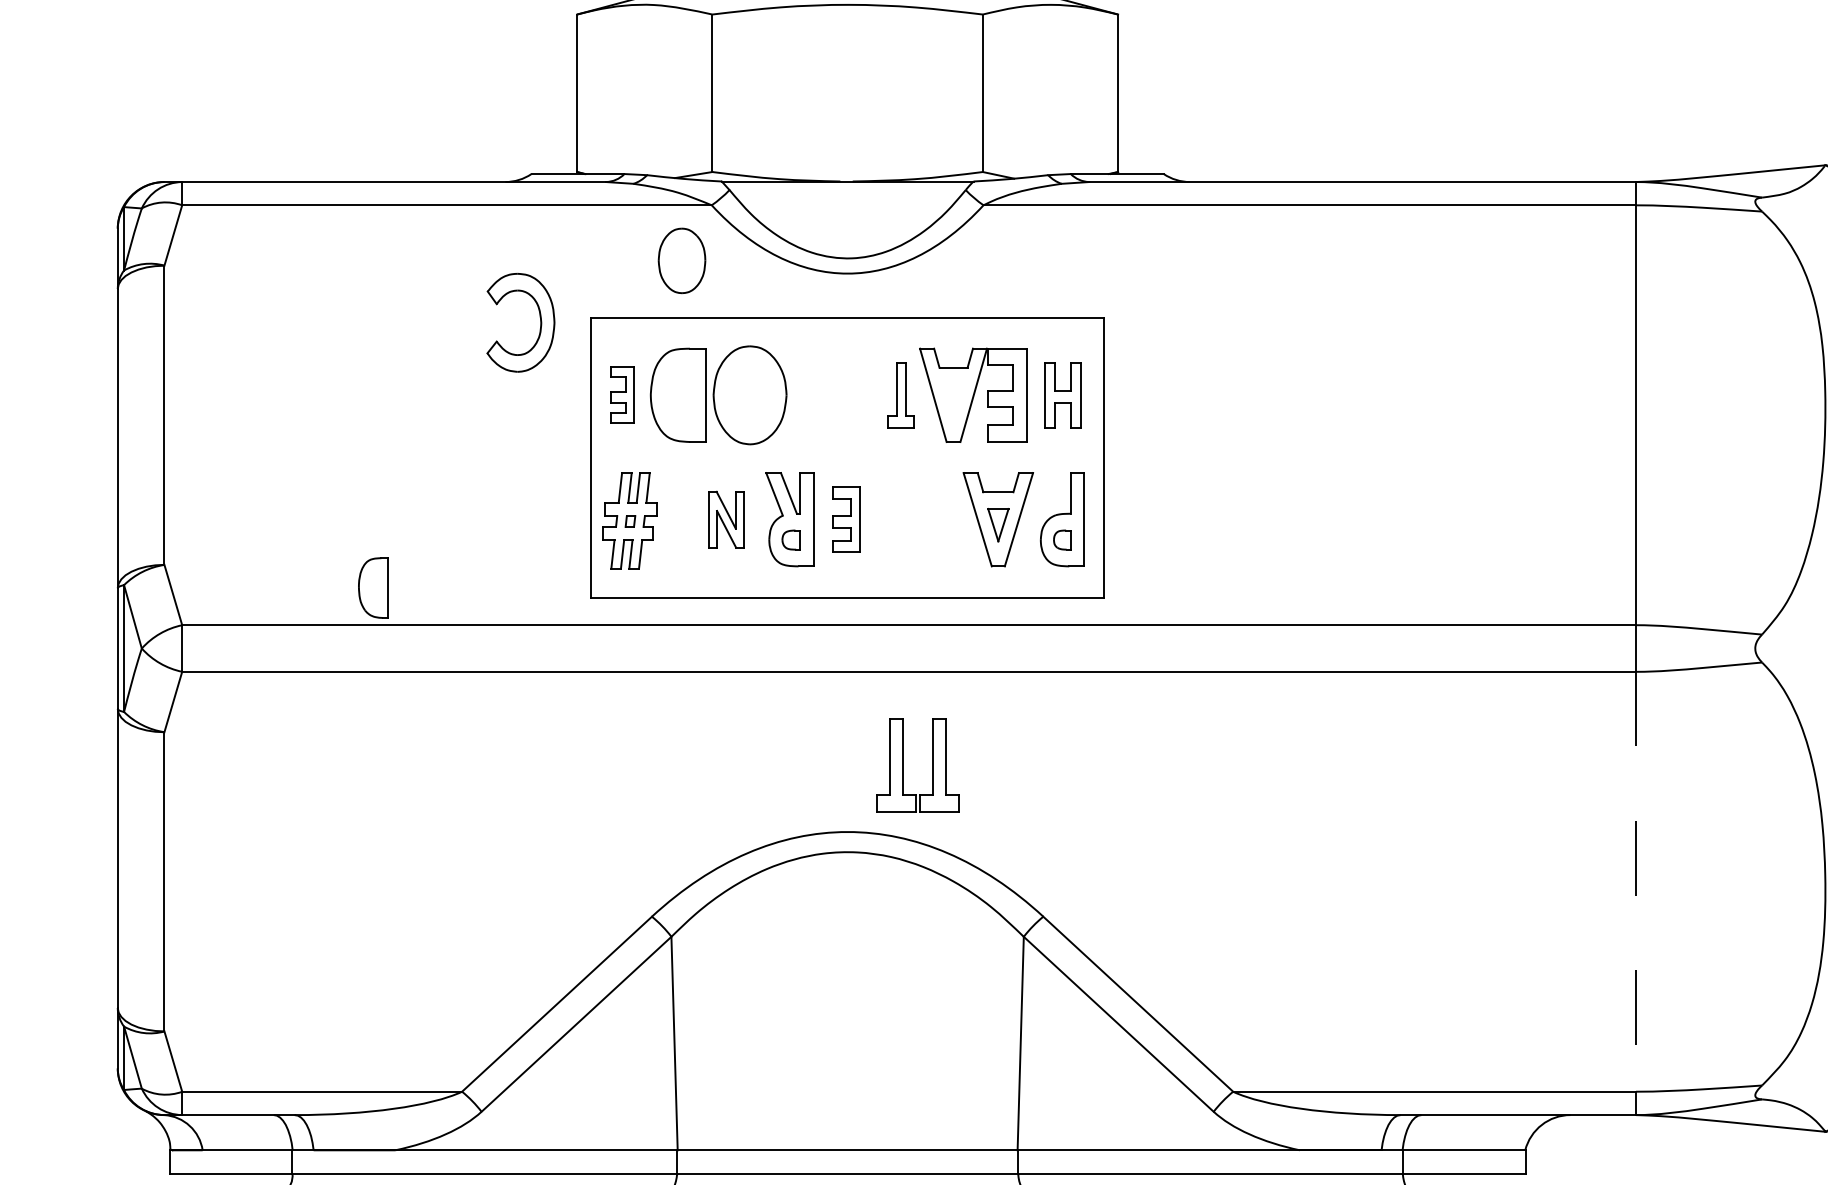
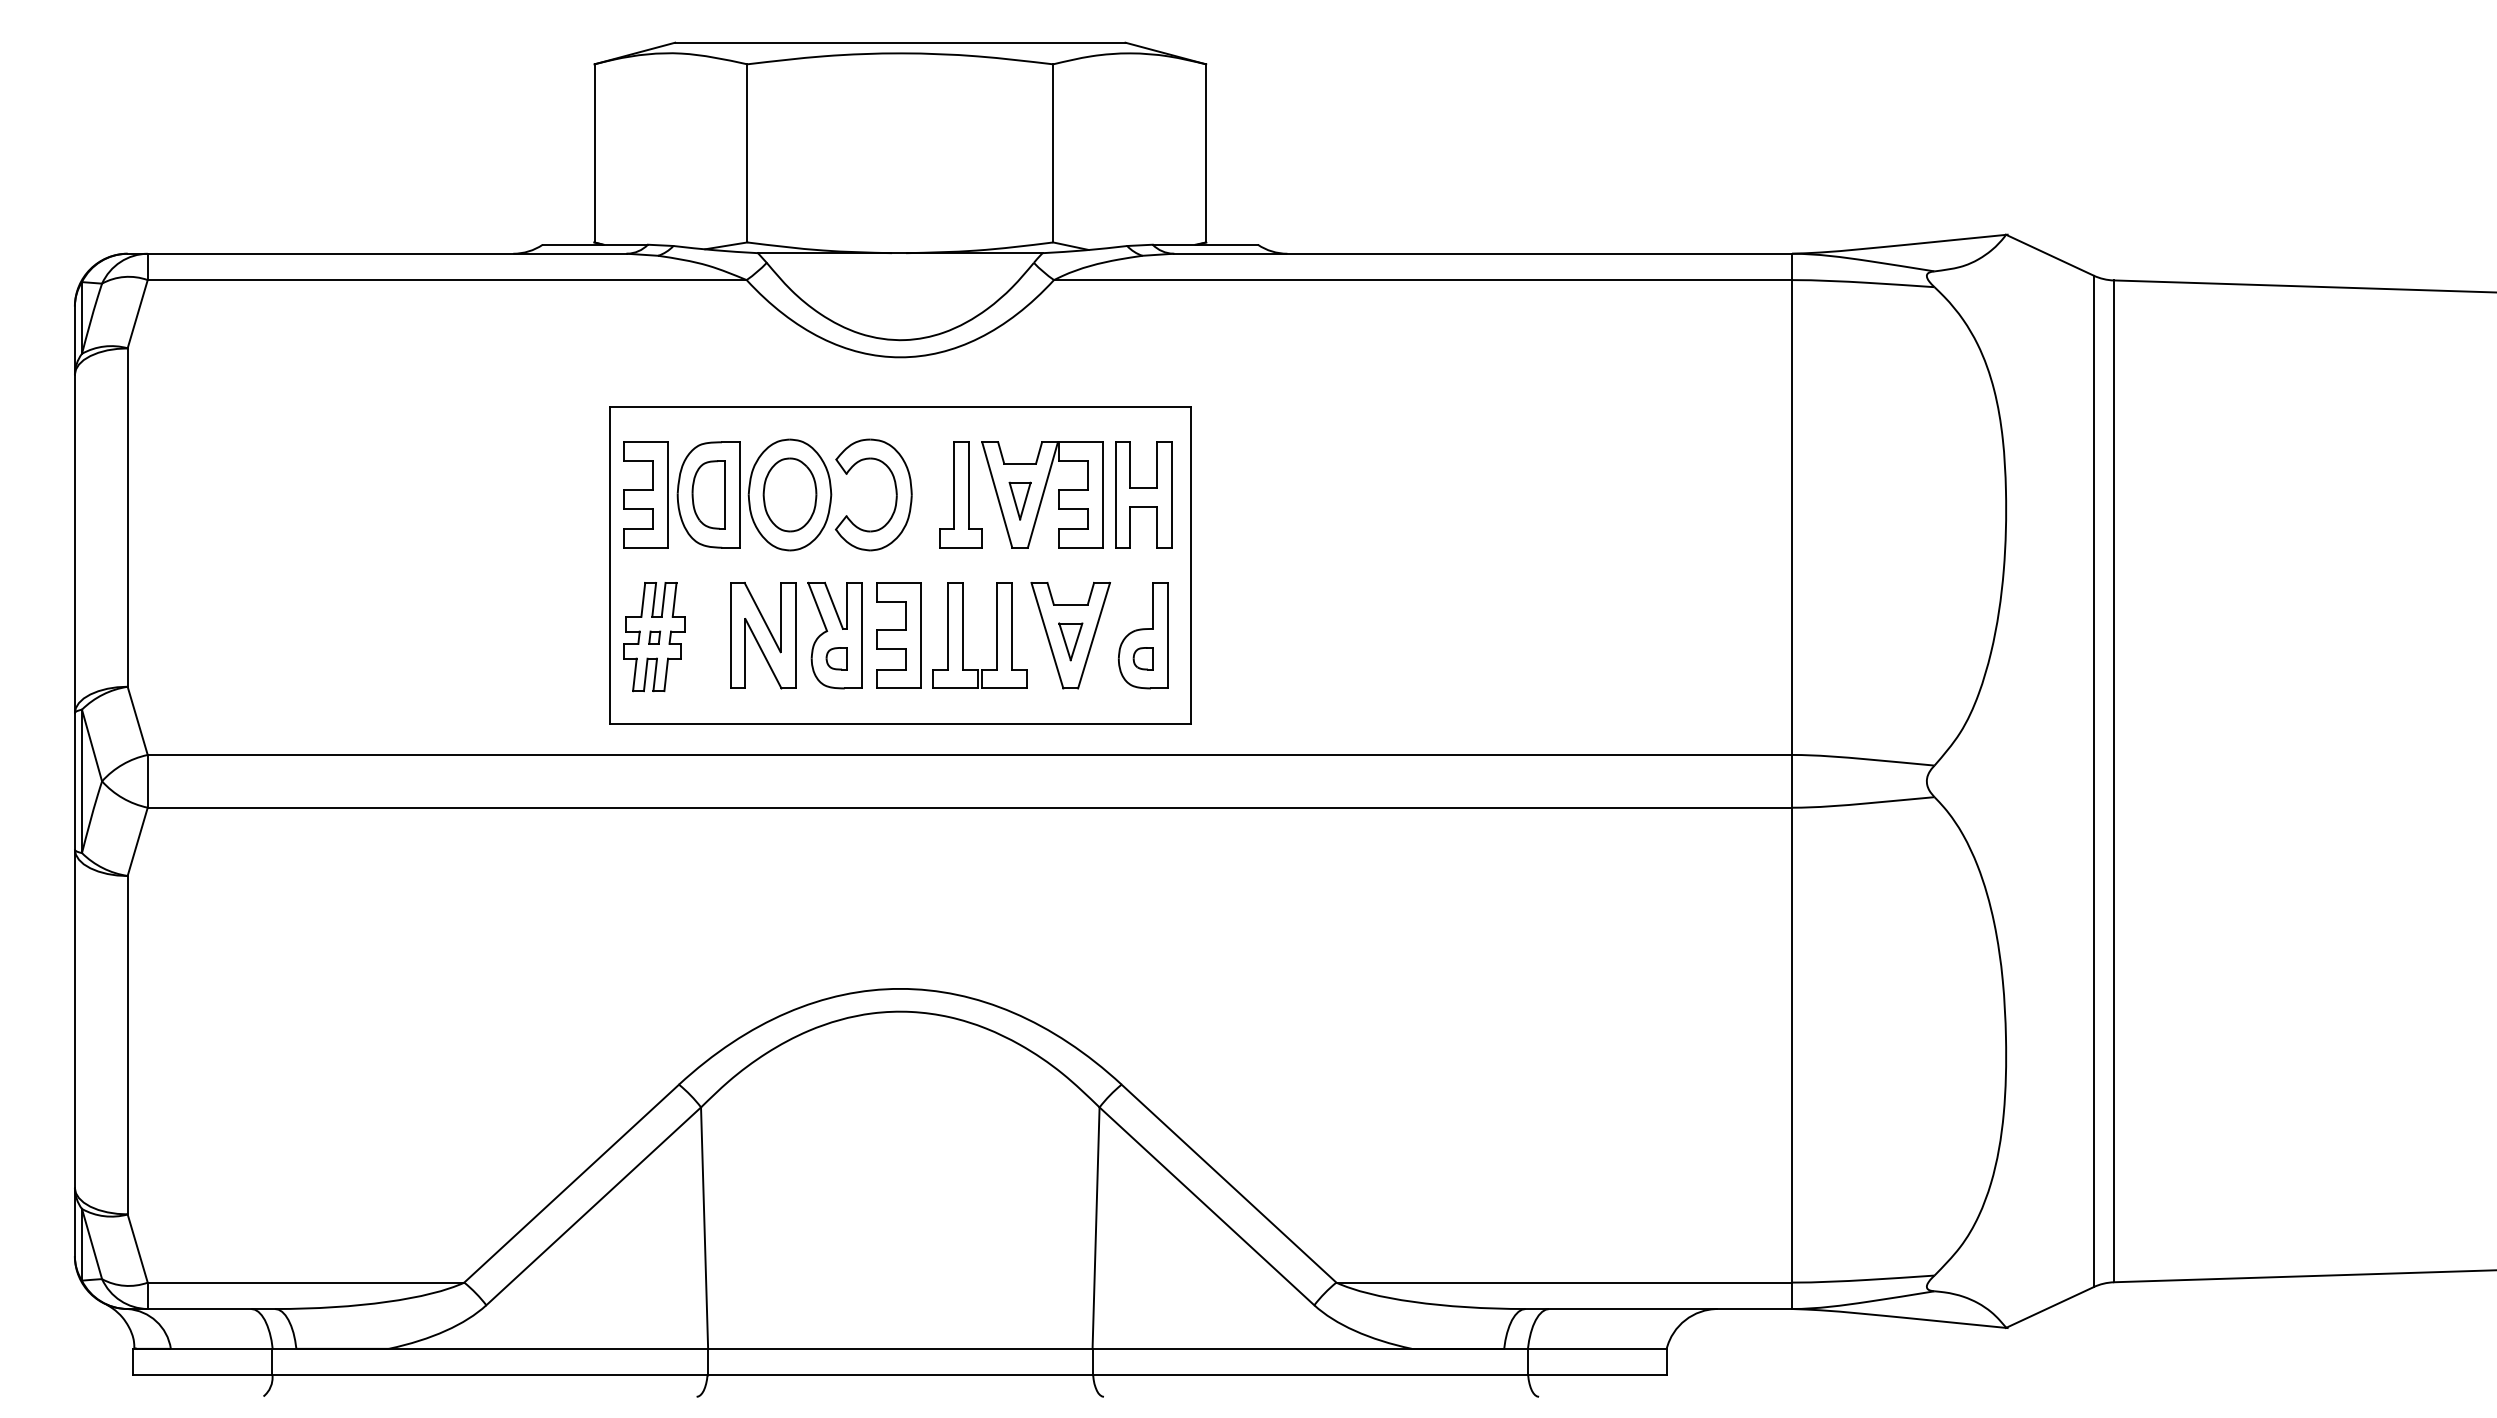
part: (681, 260) -> (789, 494), moved
part: (540, 322) -> (895, 494), moved
part: (622, 394) -> (645, 494), size x1.67
part: (900, 394) -> (960, 494), size x1.43
part: (1062, 394) -> (1143, 494), size x1.43
part: (953, 400) -> (1019, 500), added
part: (726, 519) -> (763, 635), size x1.67
part: (846, 519) -> (898, 635), size x1.43
part: (372, 587) -> (708, 494), moved
part: (903, 765) -> (963, 635), moved
line: (1636, 882) -> (1792, 1045), dashed -> solid

